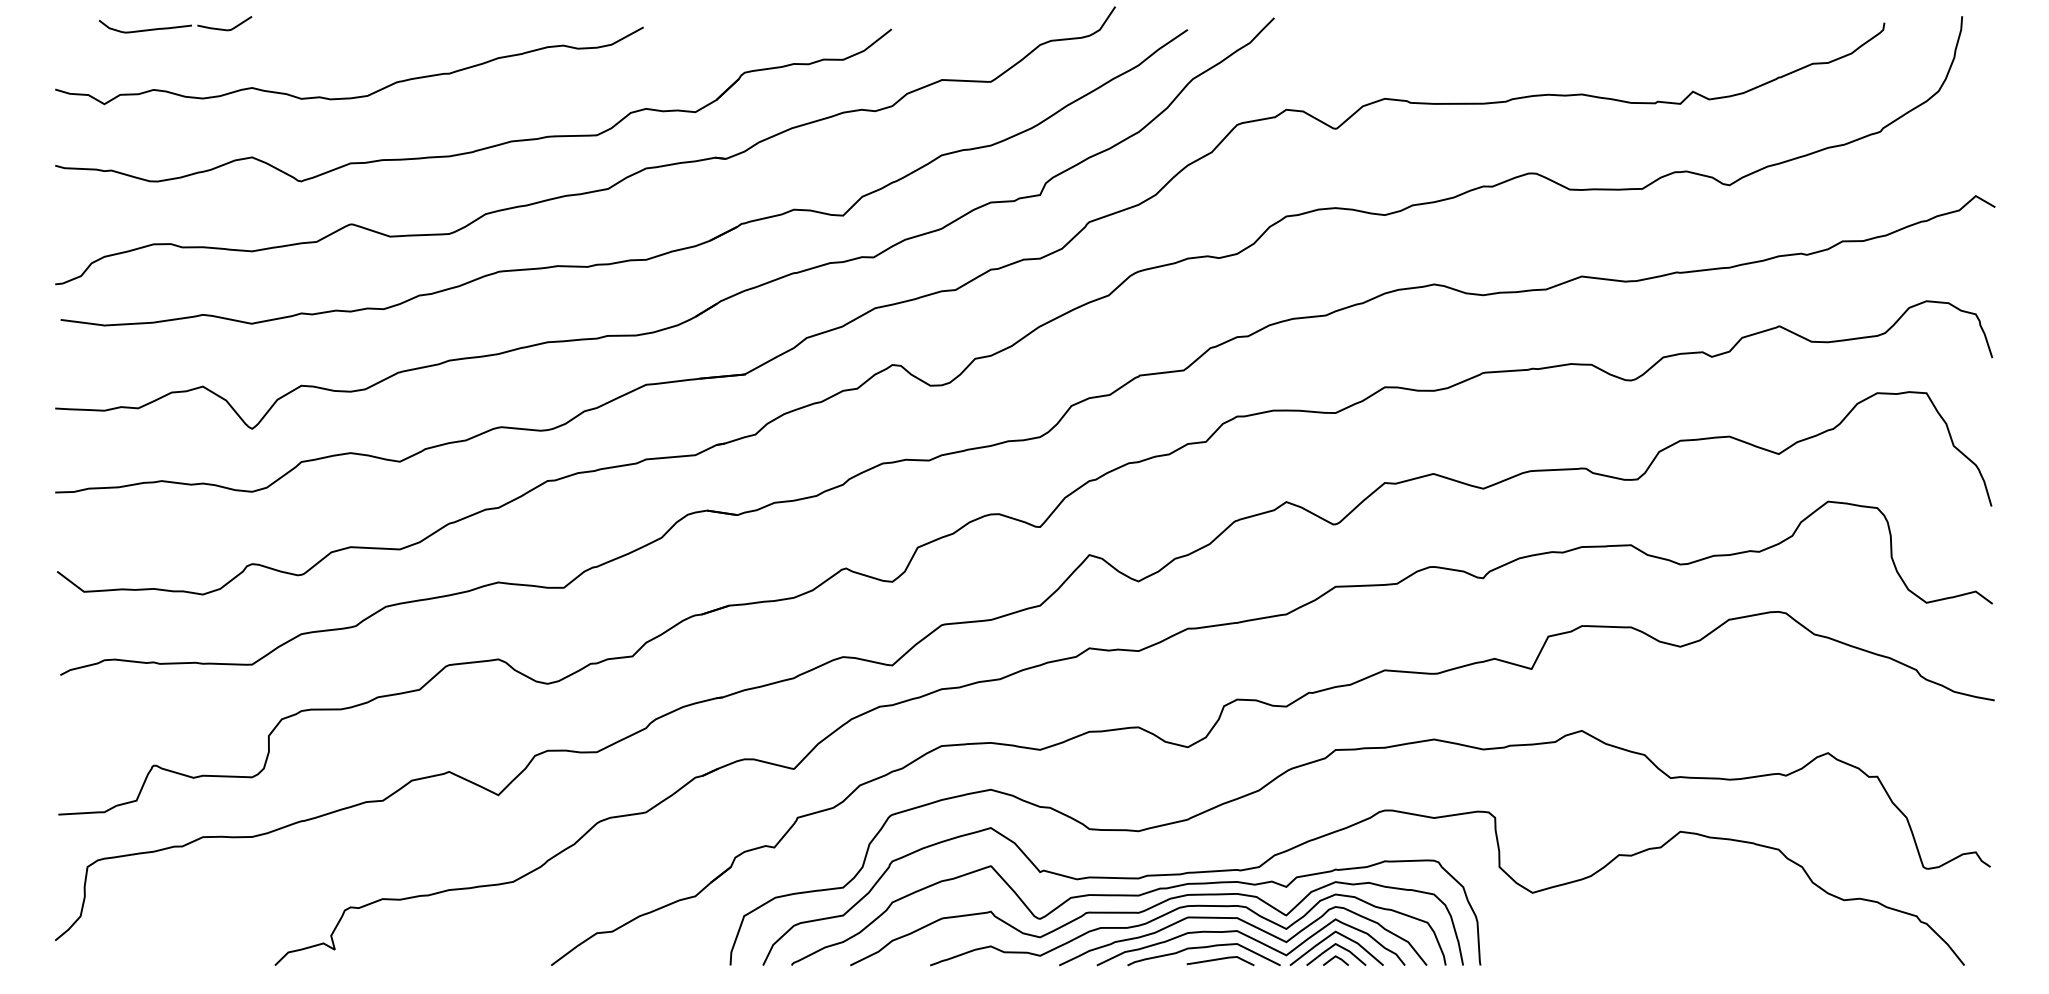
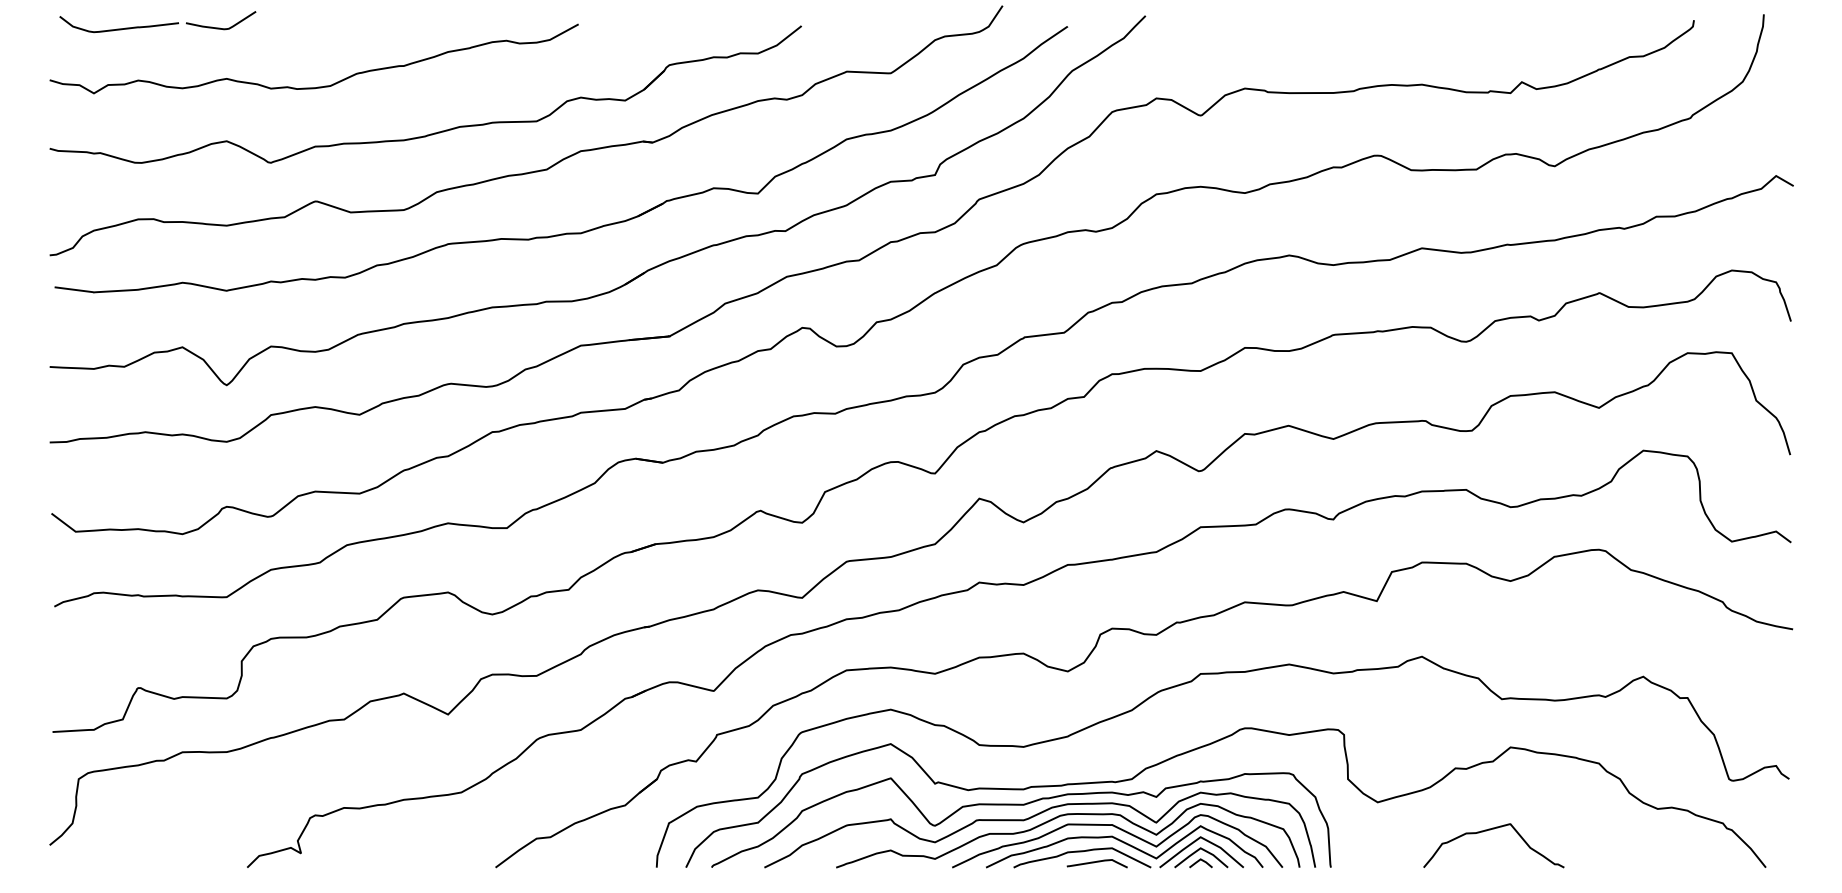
part: (175, 24) -> (157, 21), size x1.43
curve: (1656, 924) -> (1489, 830), added

